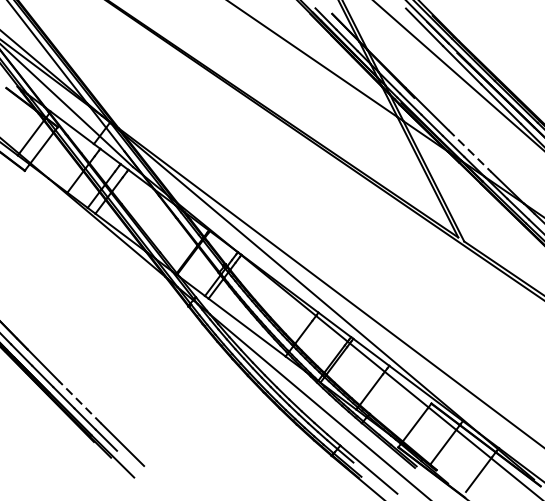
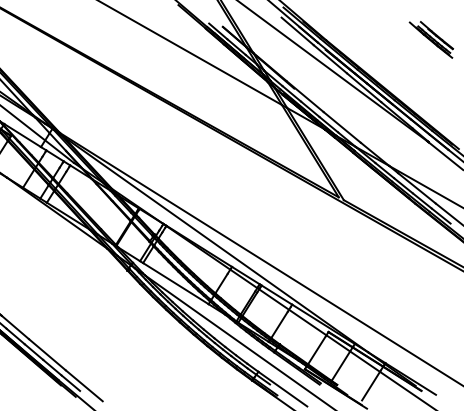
line: (470, 151) -> (342, 127), dashed -> solid
line: (80, 402) -> (47, 354), dashed -> solid

